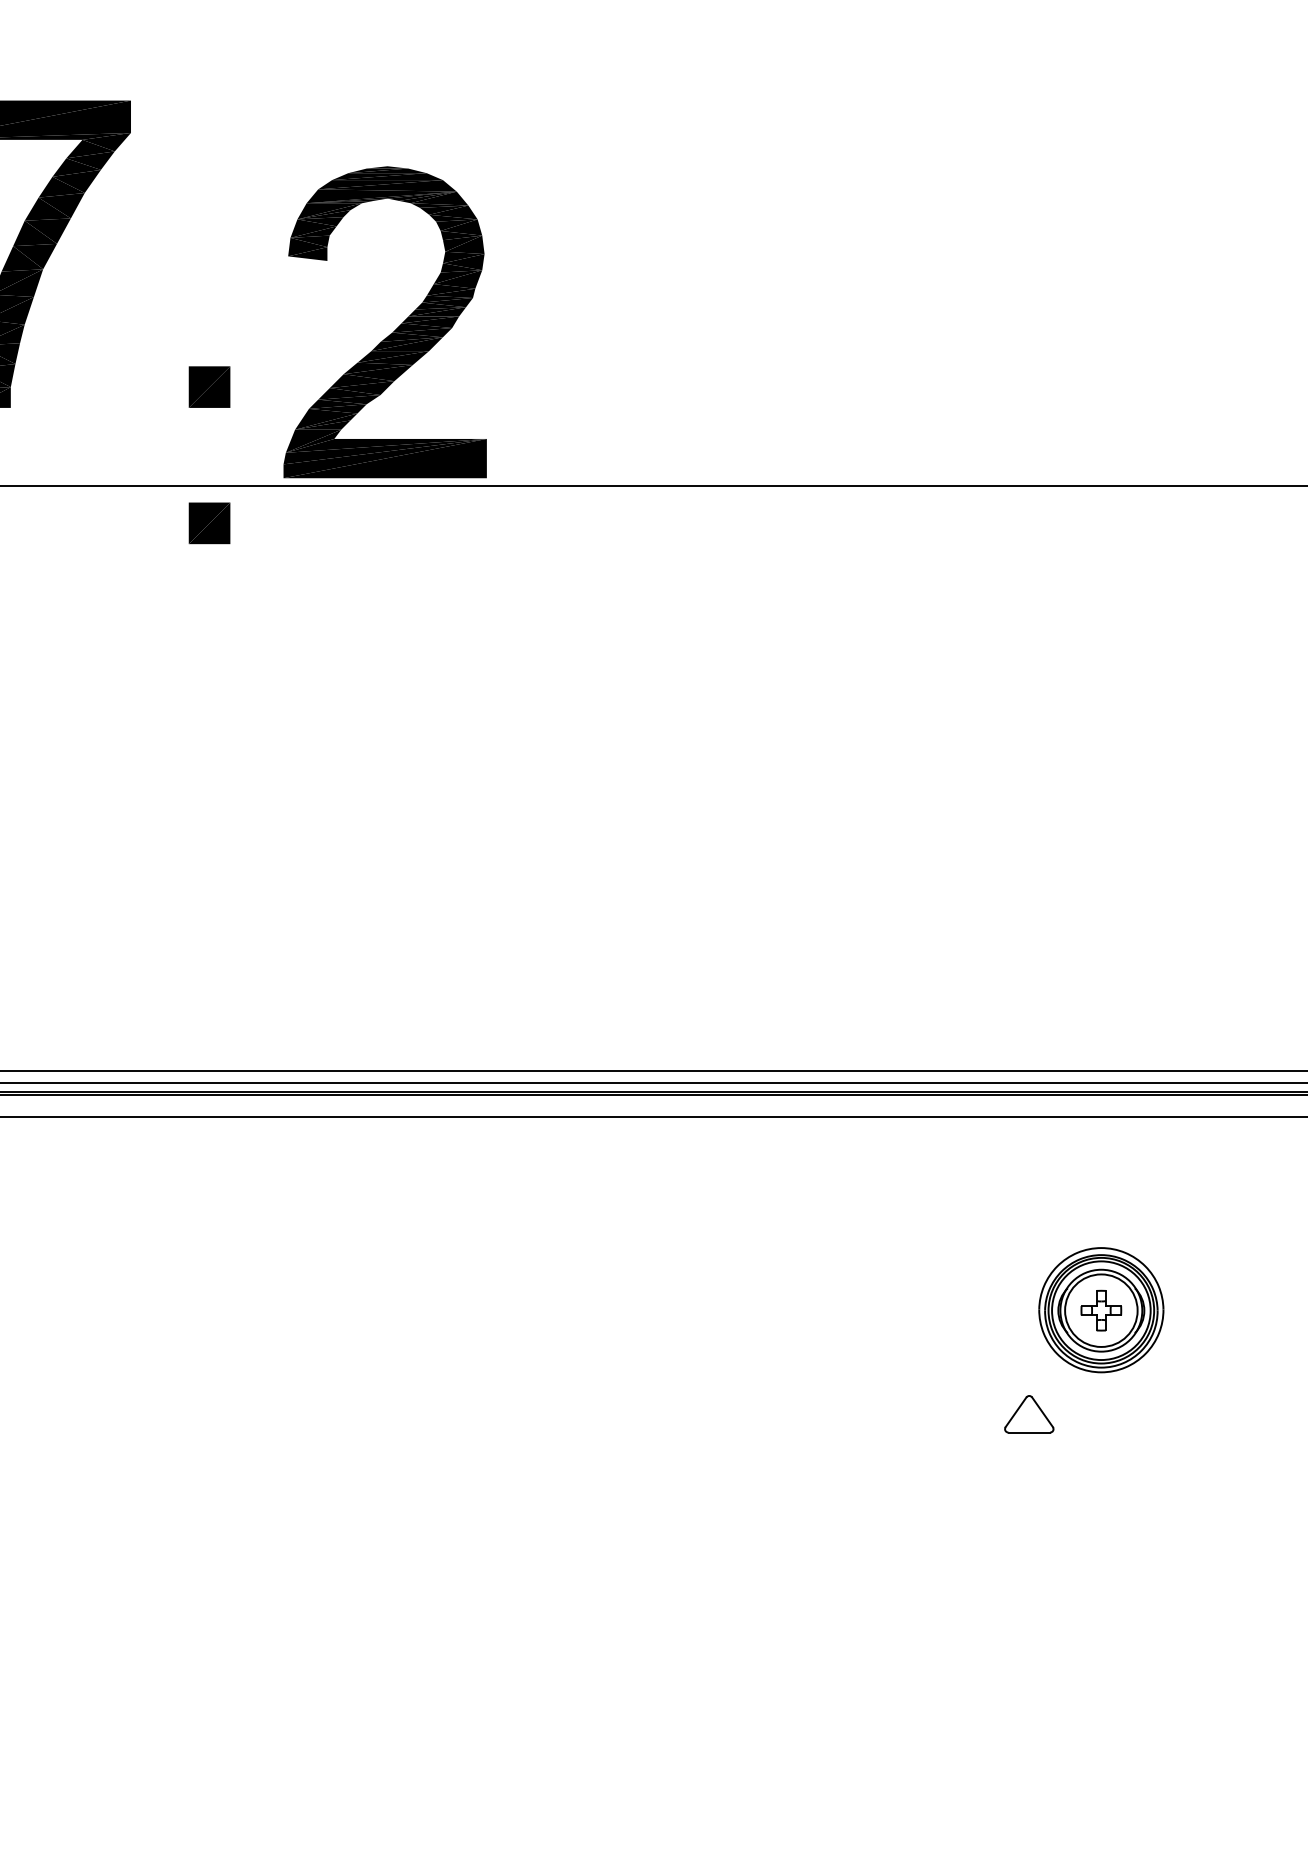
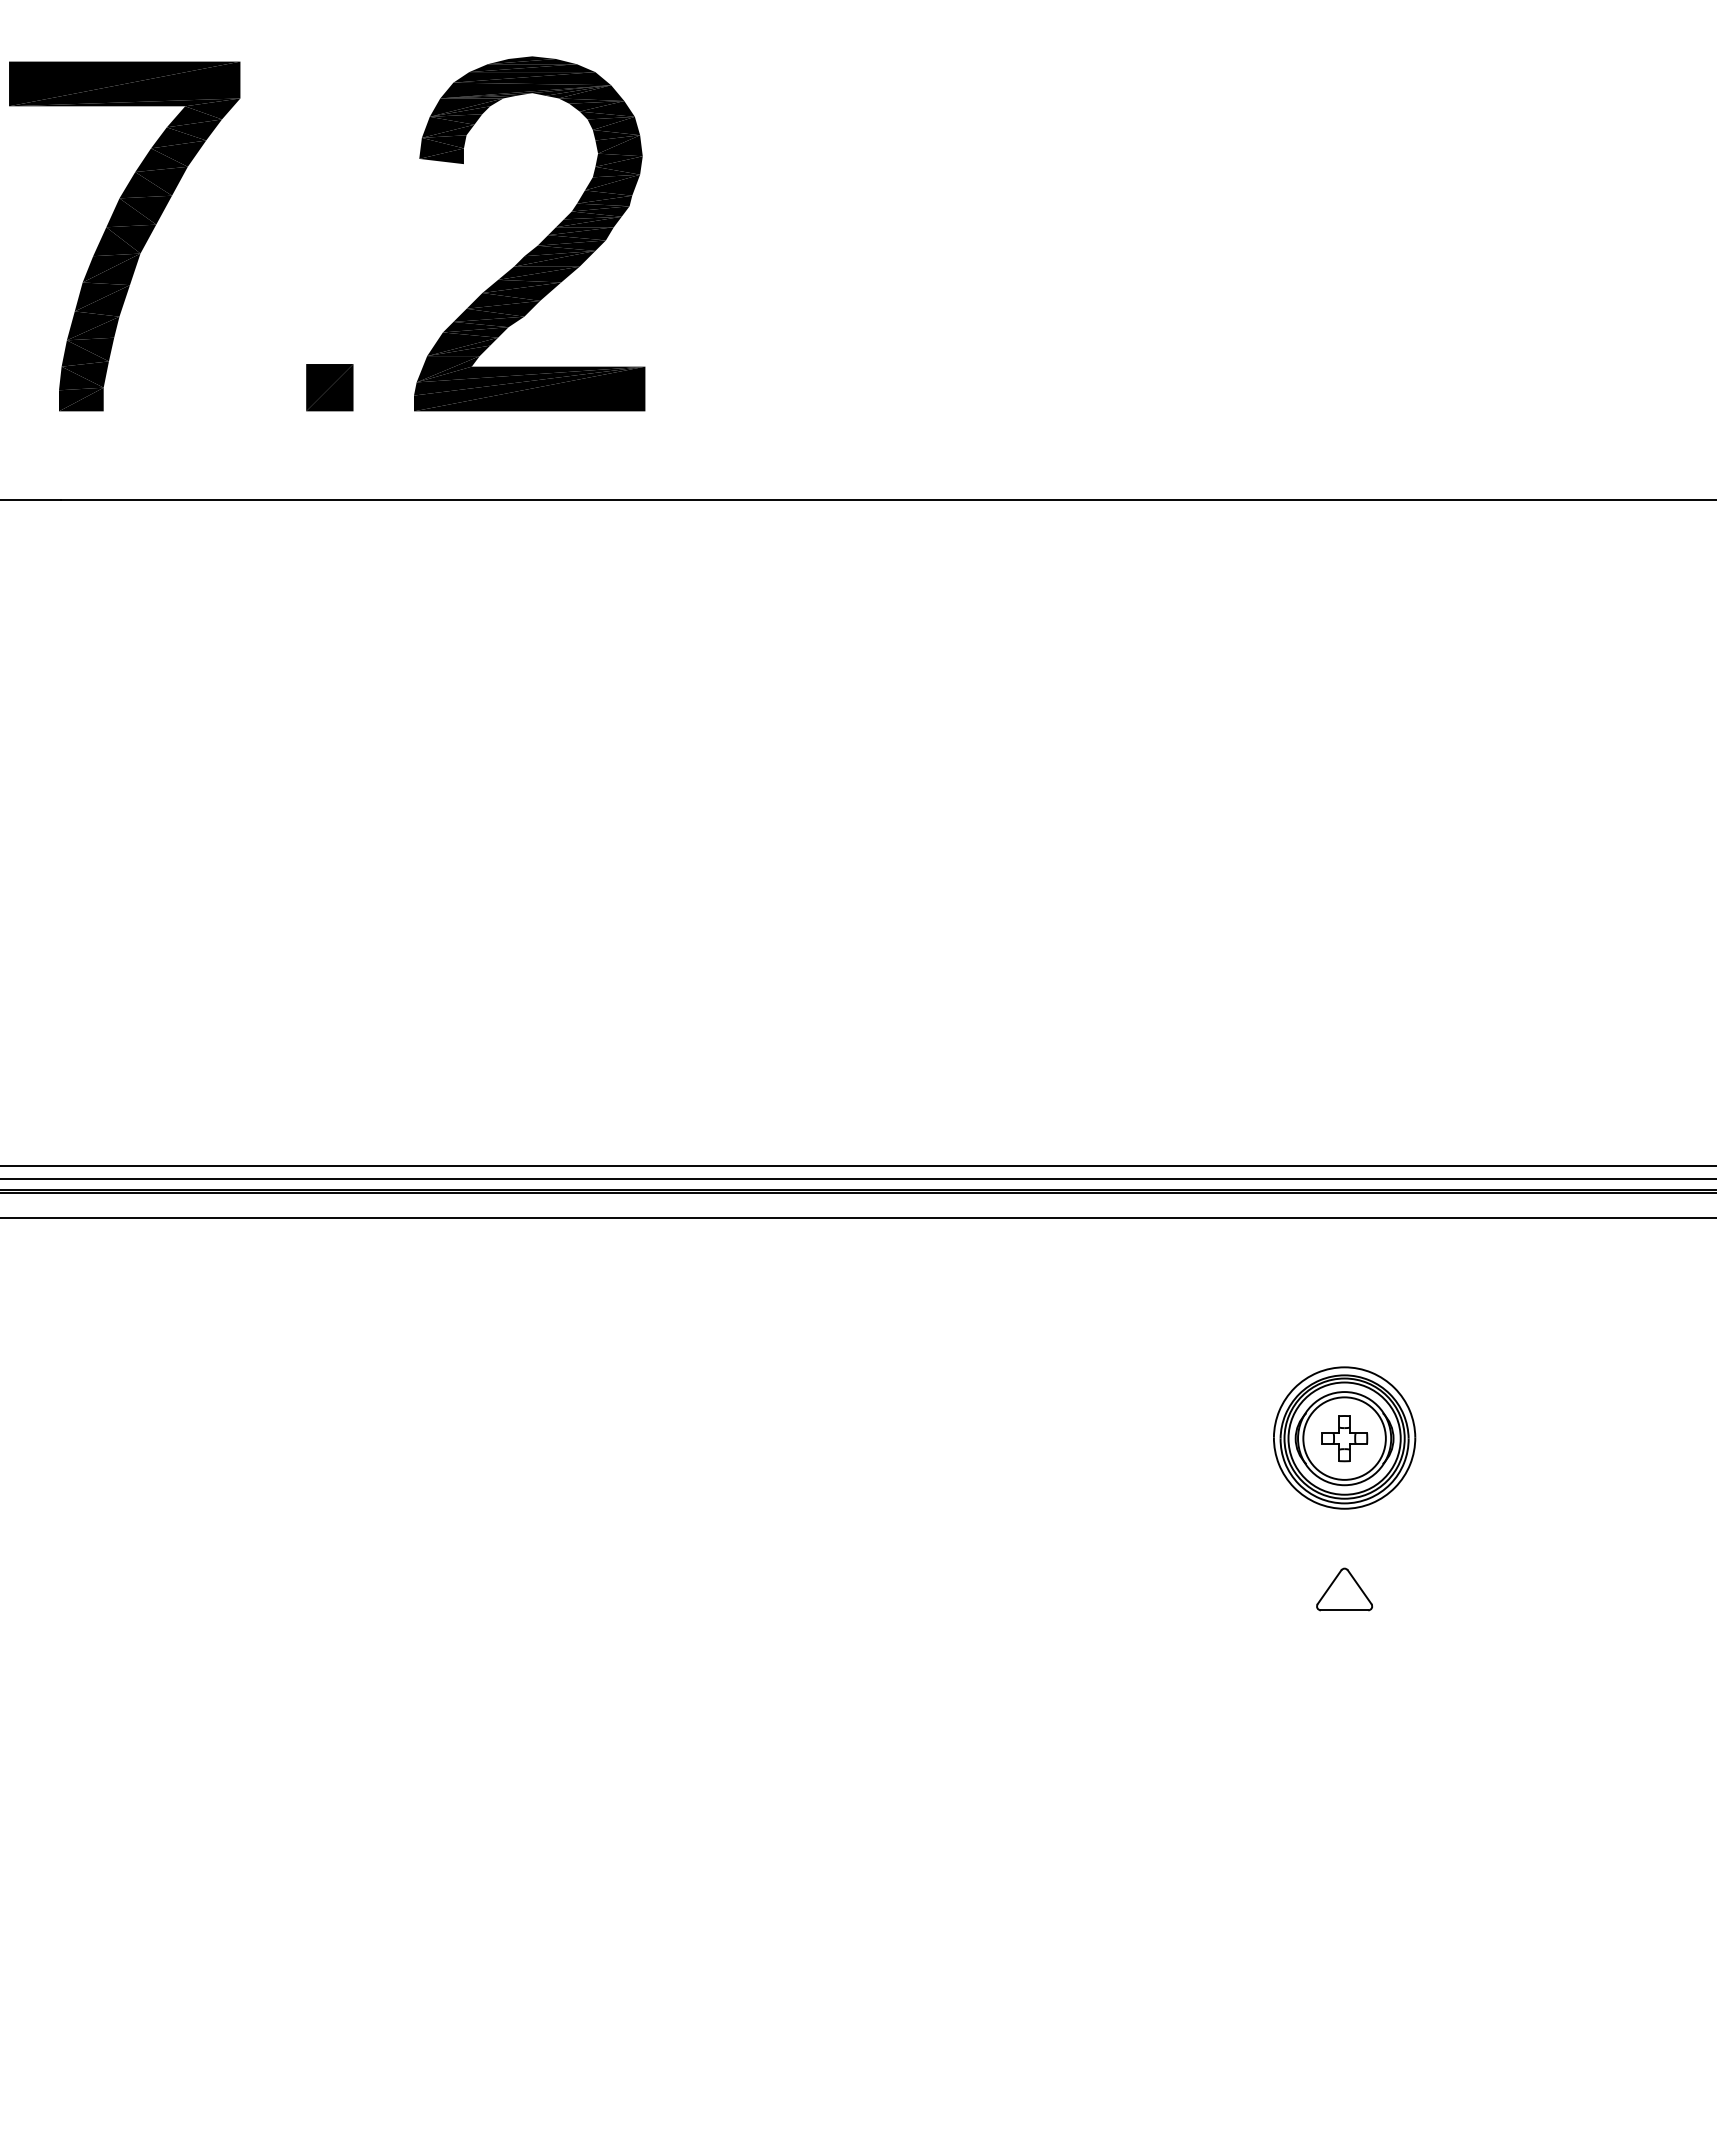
part: (393, 330) -> (539, 243), moved
part: (209, 523) -> (329, 542), removed
part: (1029, 1414) -> (1344, 1589), moved

